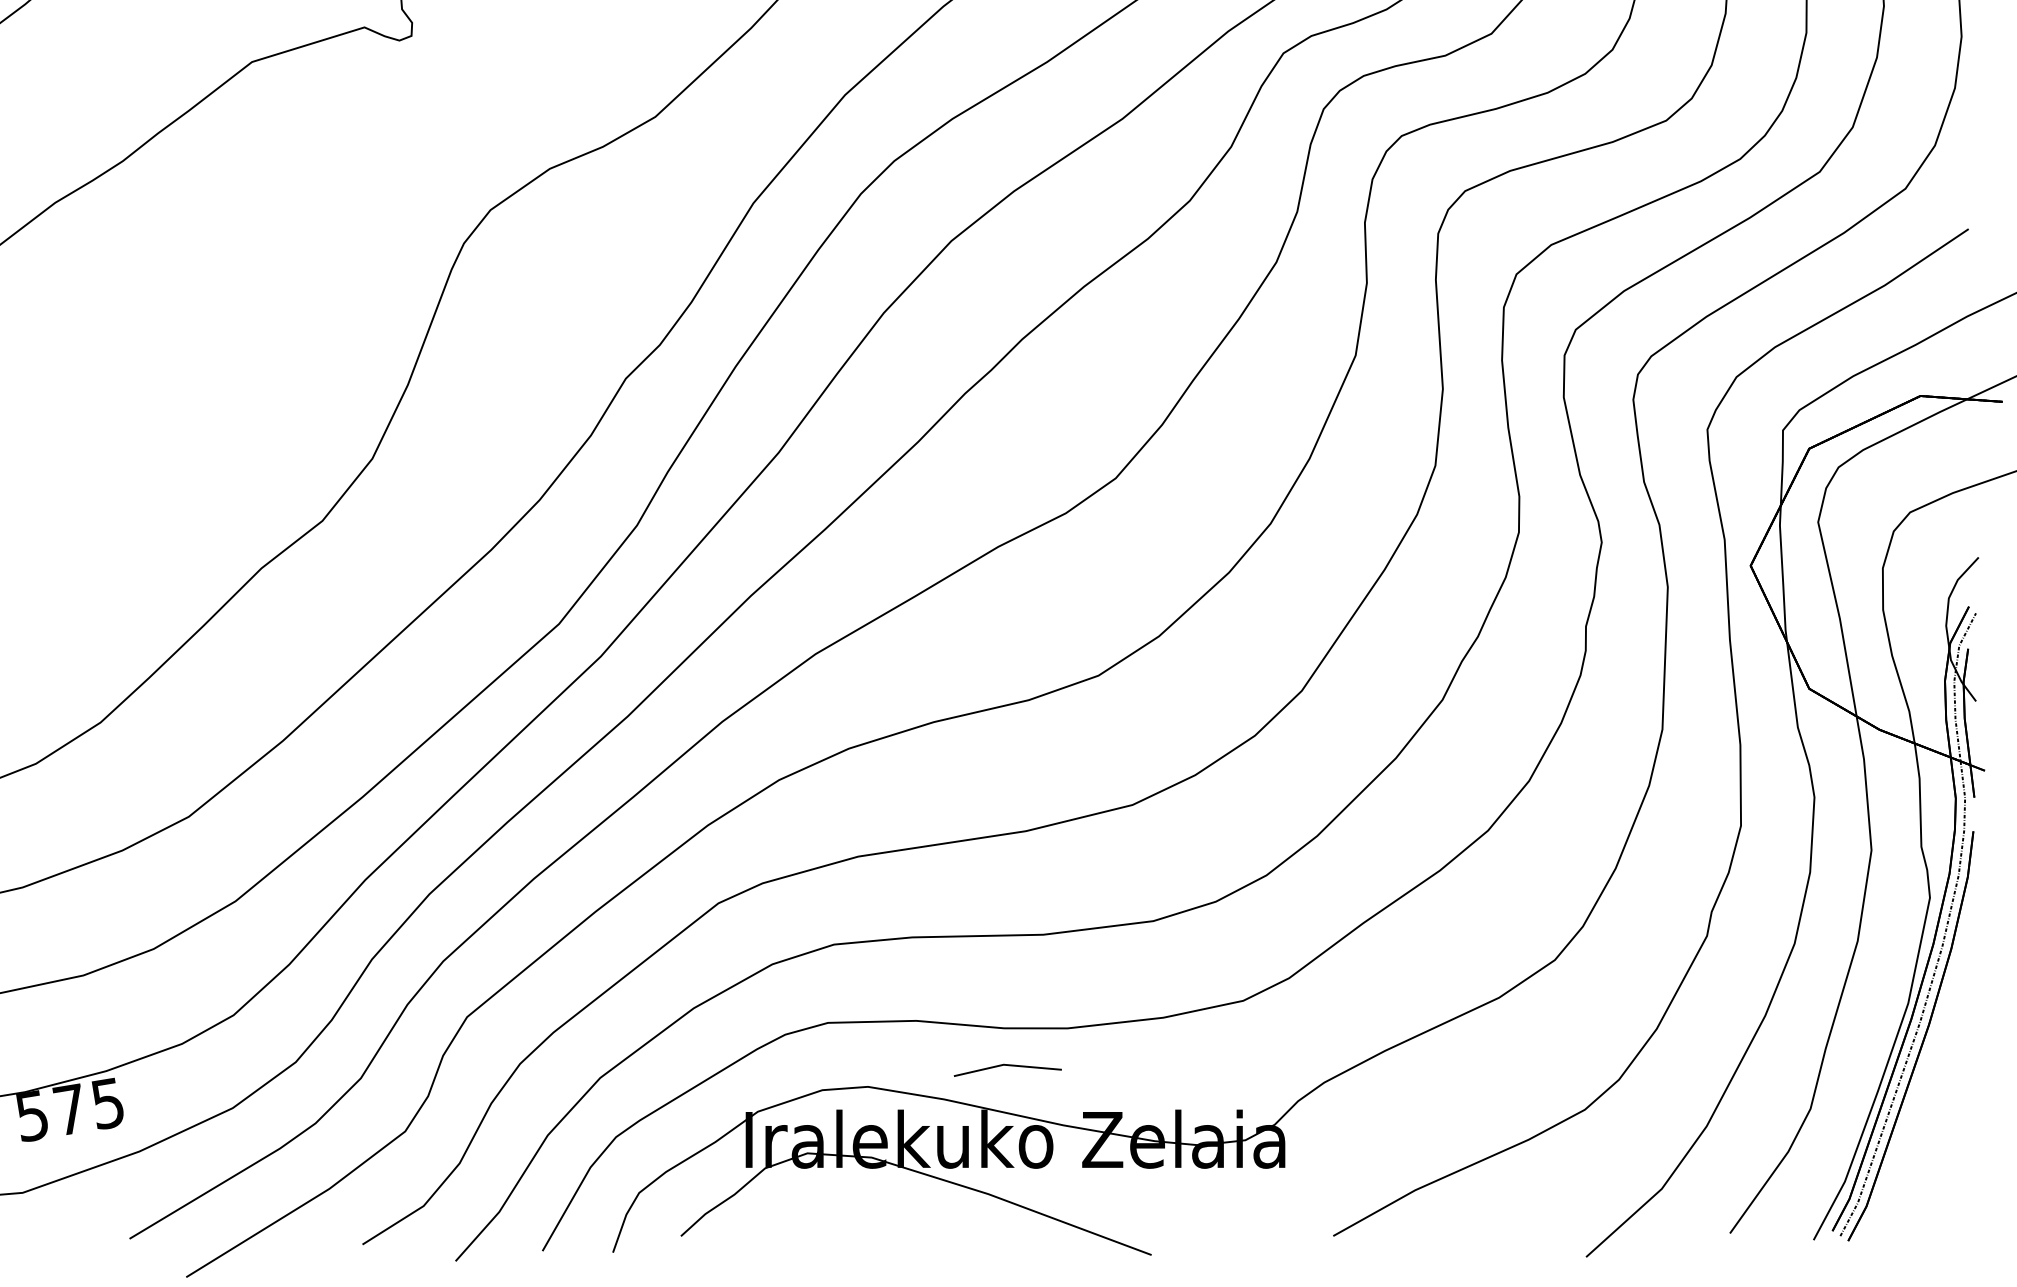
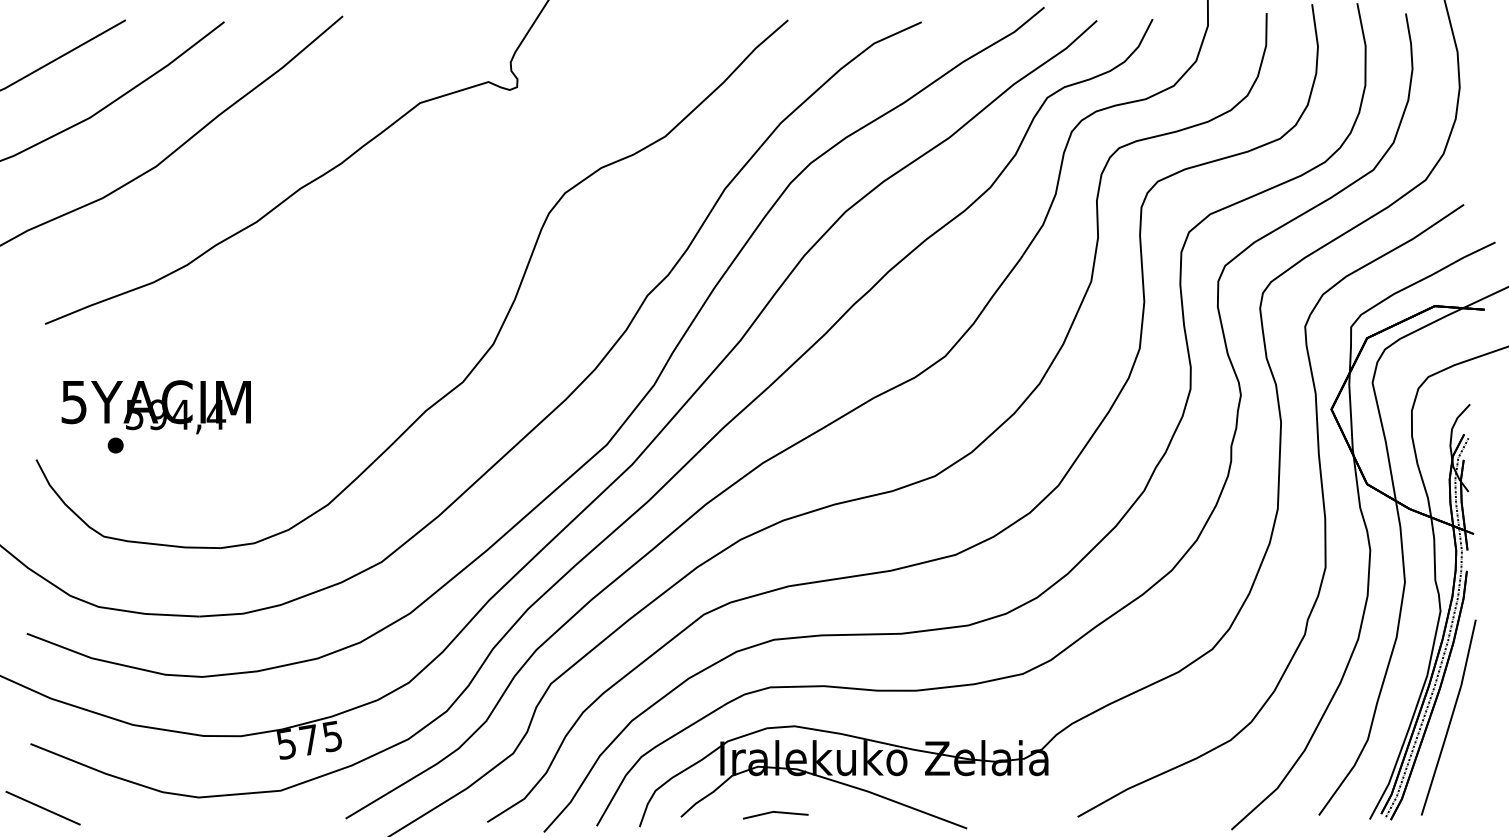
line: (1010, 1067) -> (777, 813), moved
line: (1946, 1072) -> (1450, 717), added

